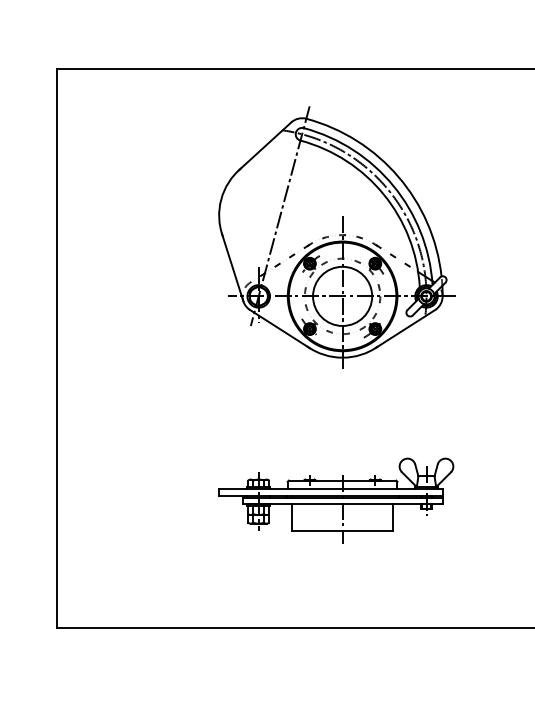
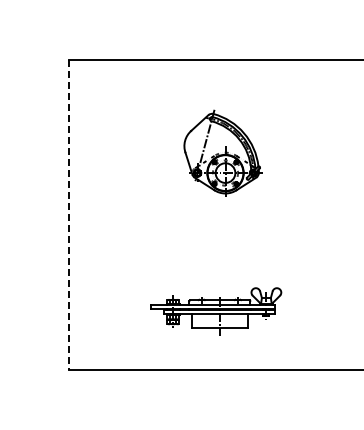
part: (336, 237) -> (223, 153), size x0.6
line: (57, 349) -> (68, 215), solid -> dashed
part: (336, 500) -> (216, 311), moved

